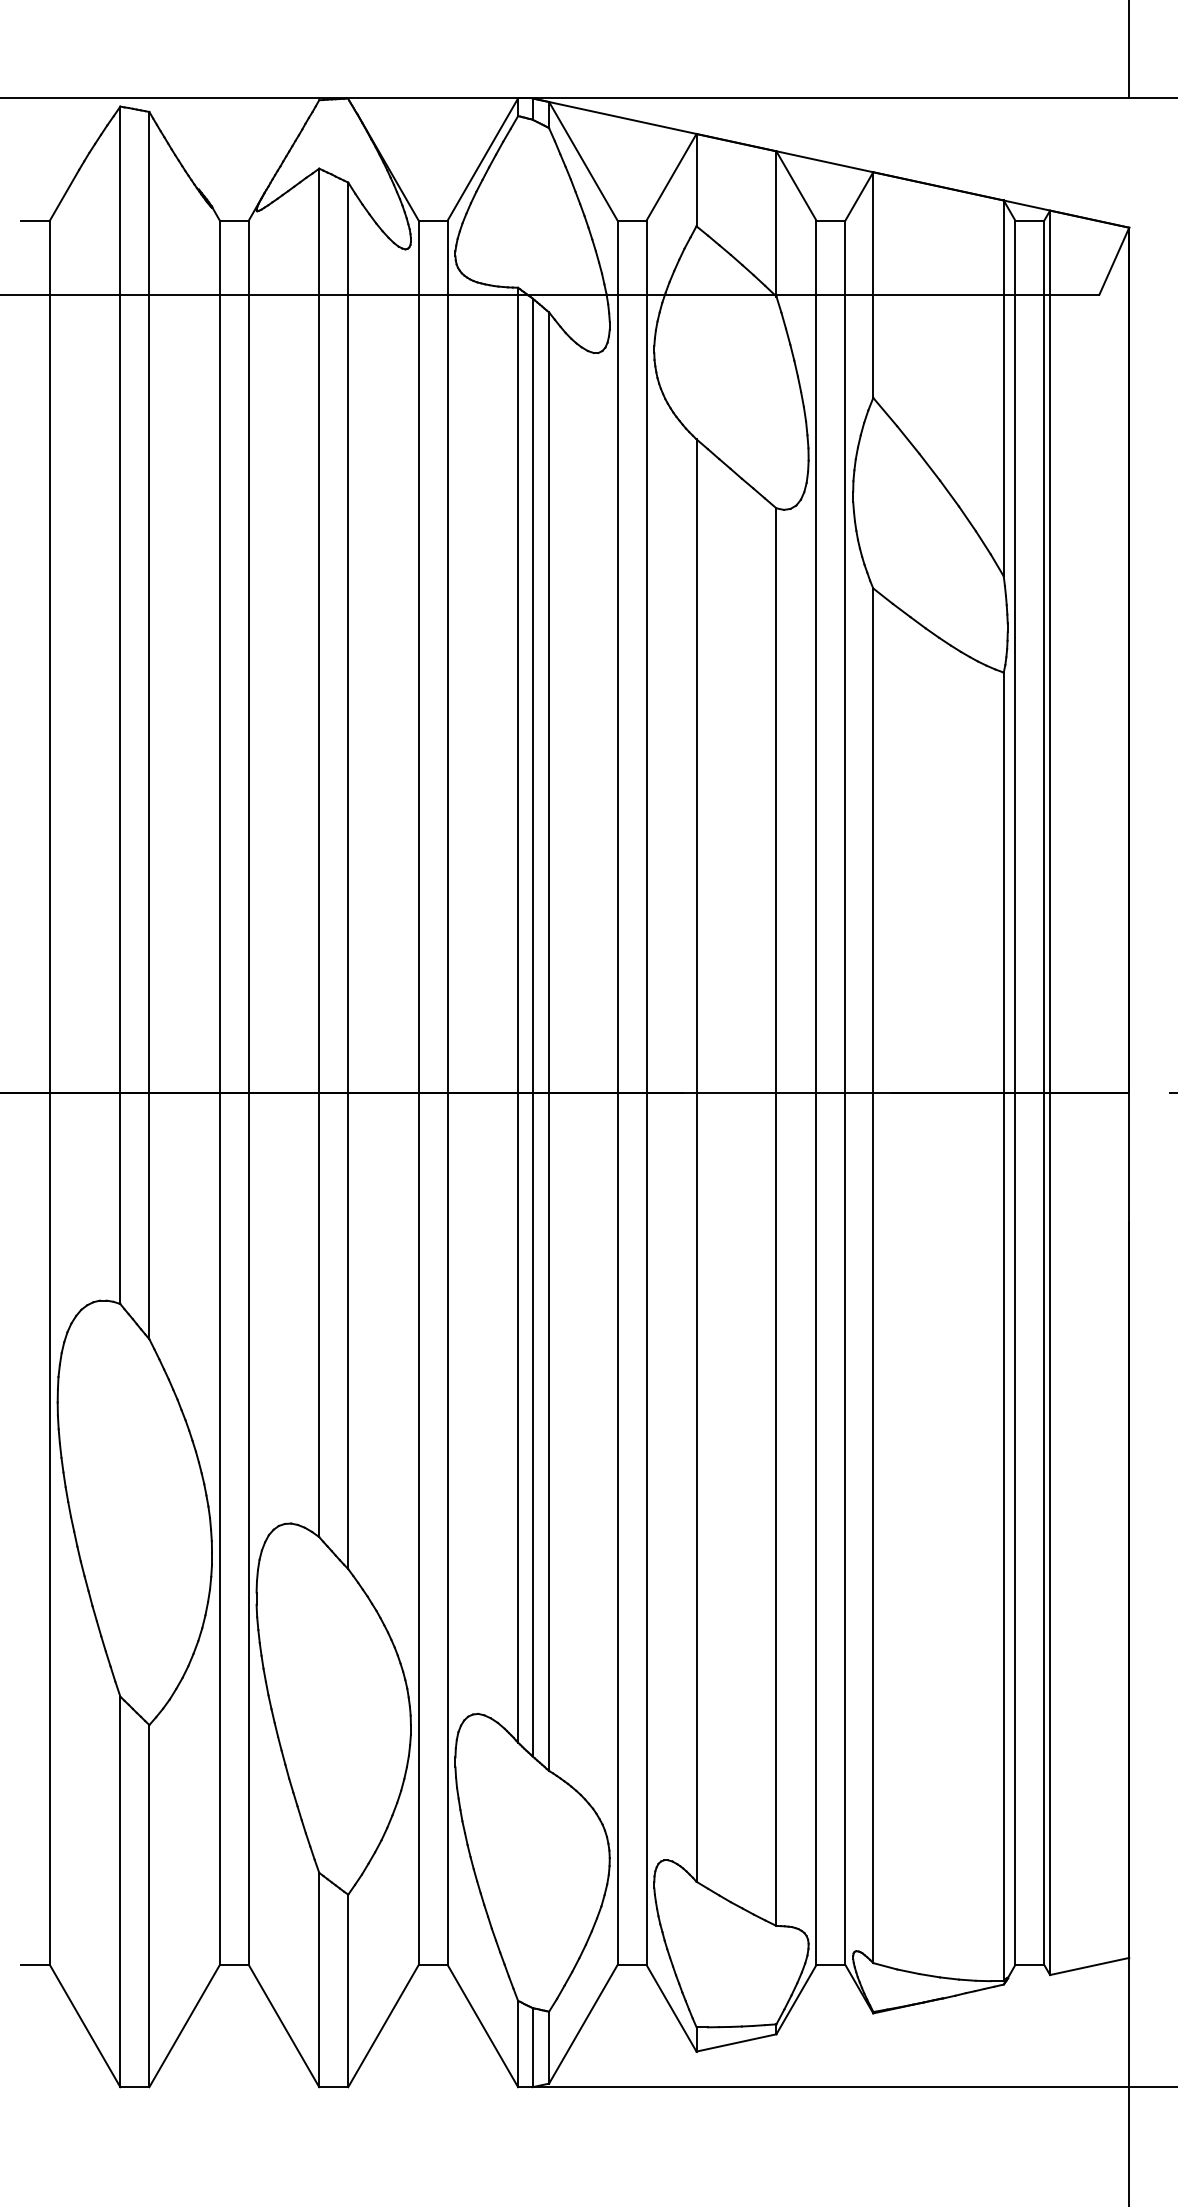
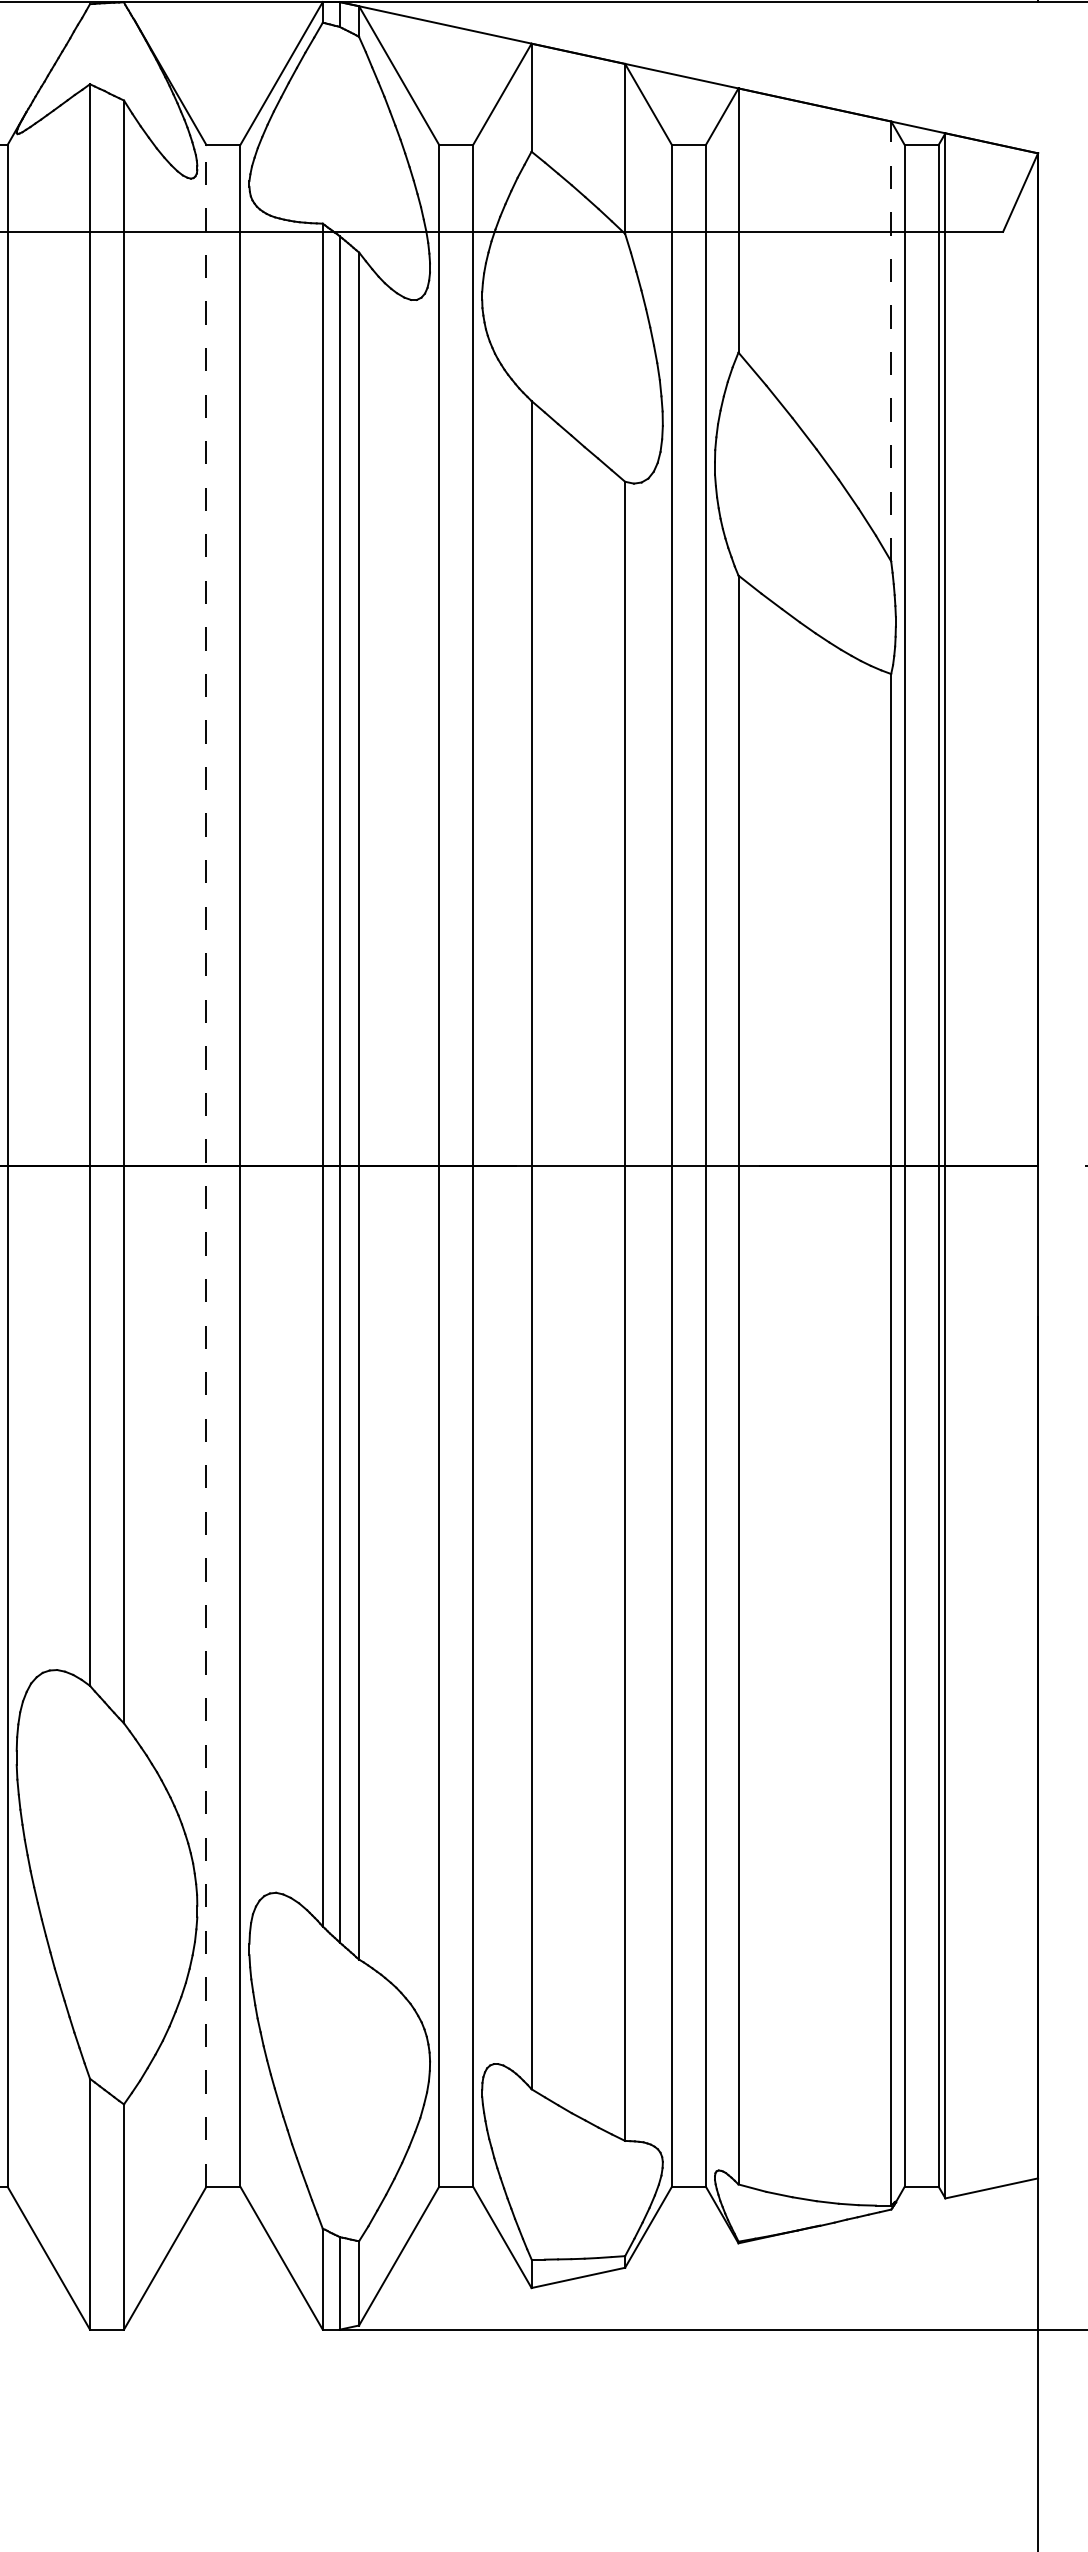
line: (1003, 388) -> (890, 341), solid -> dashed
line: (418, 1092) -> (206, 1165), solid -> dashed

